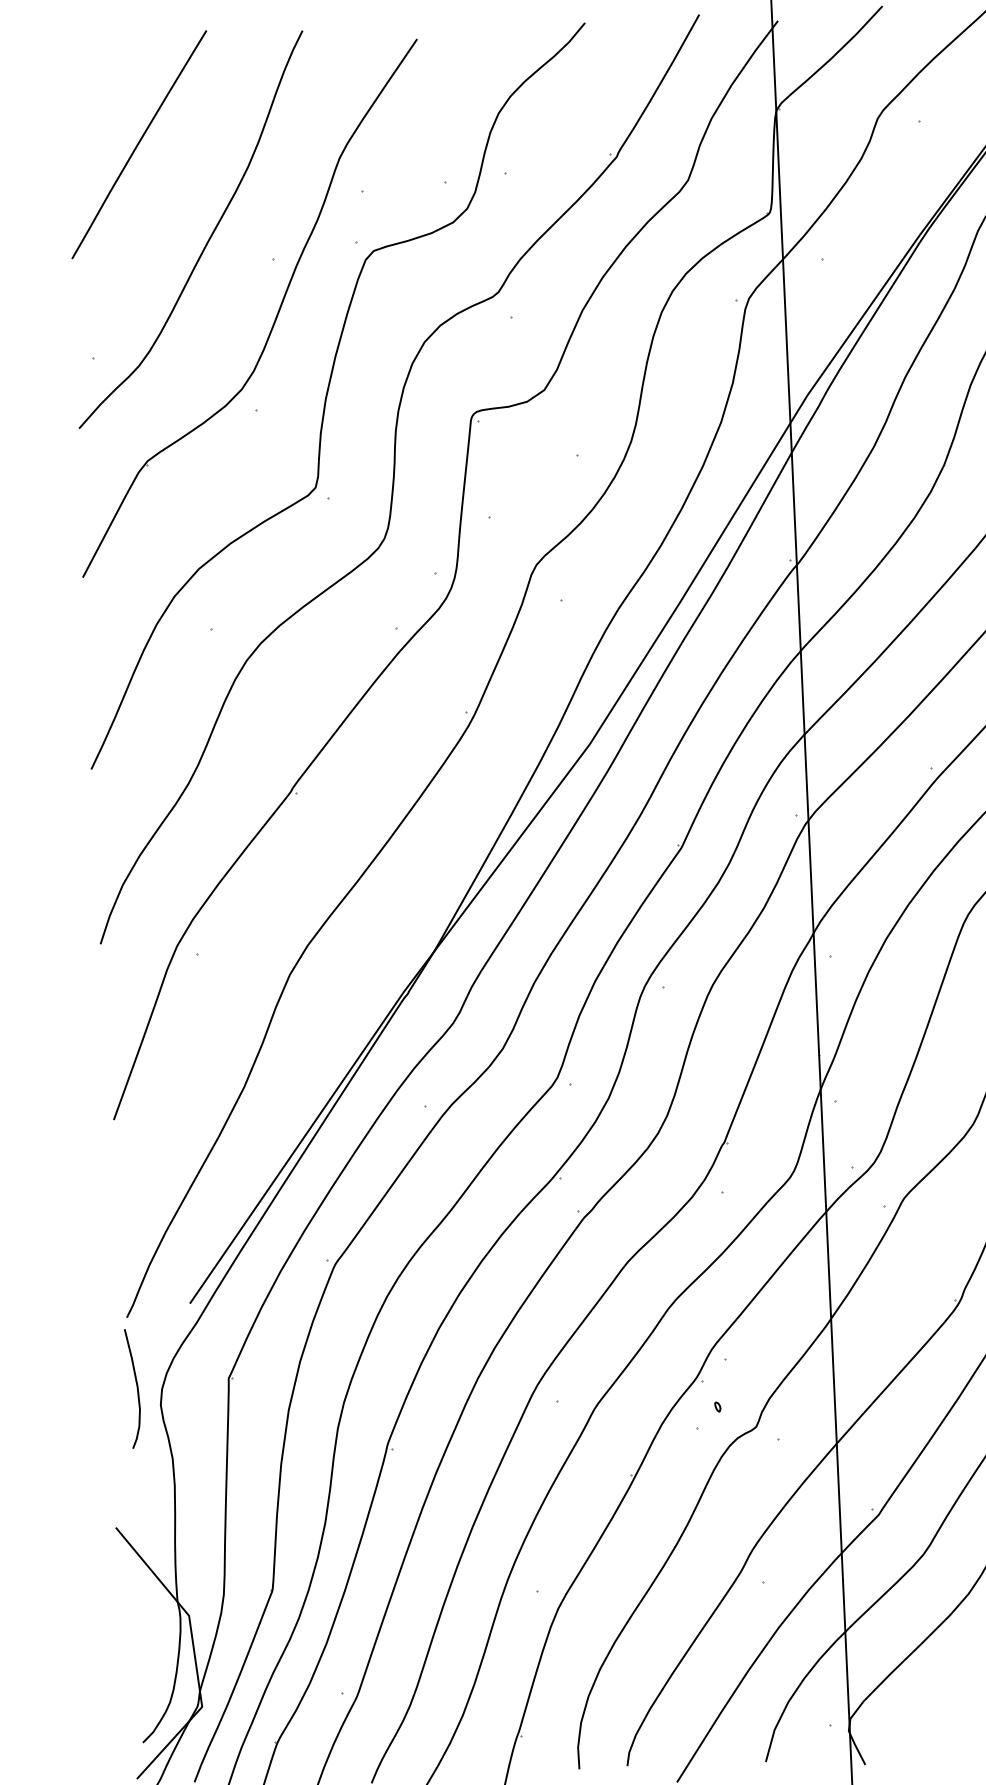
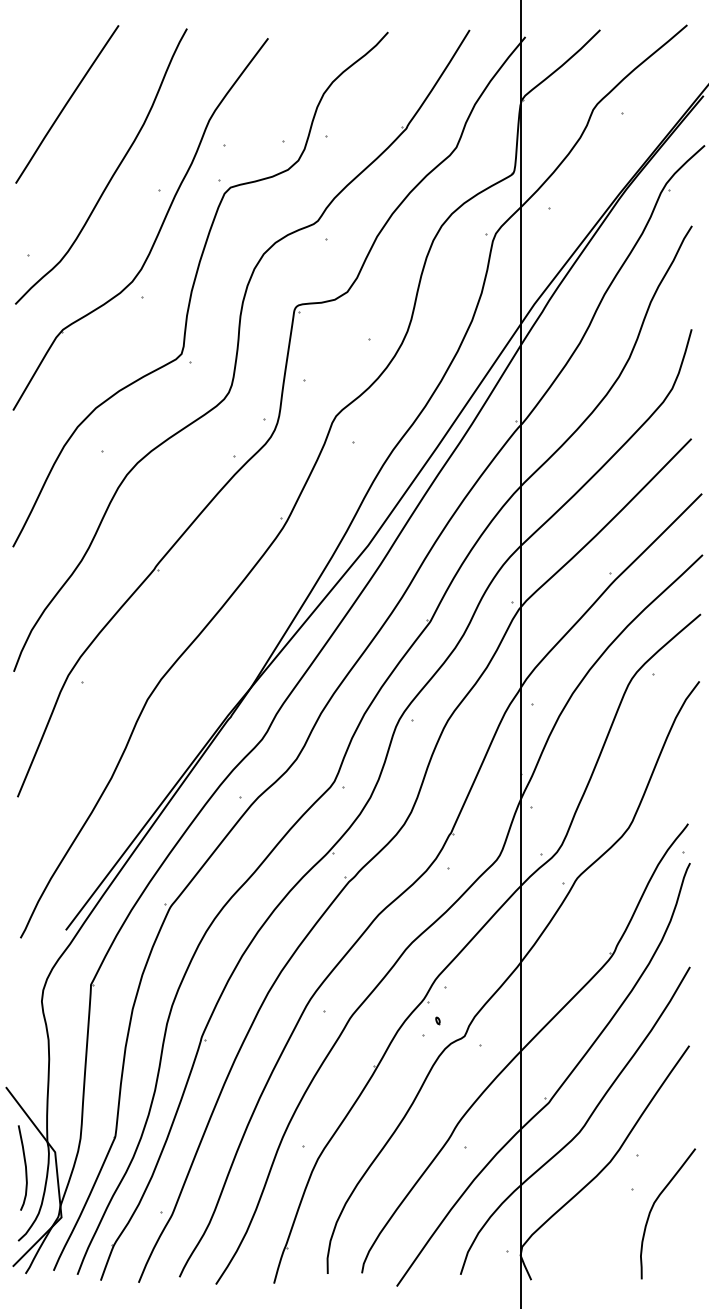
curve: (135, 1385) -> (24, 1165), moved

